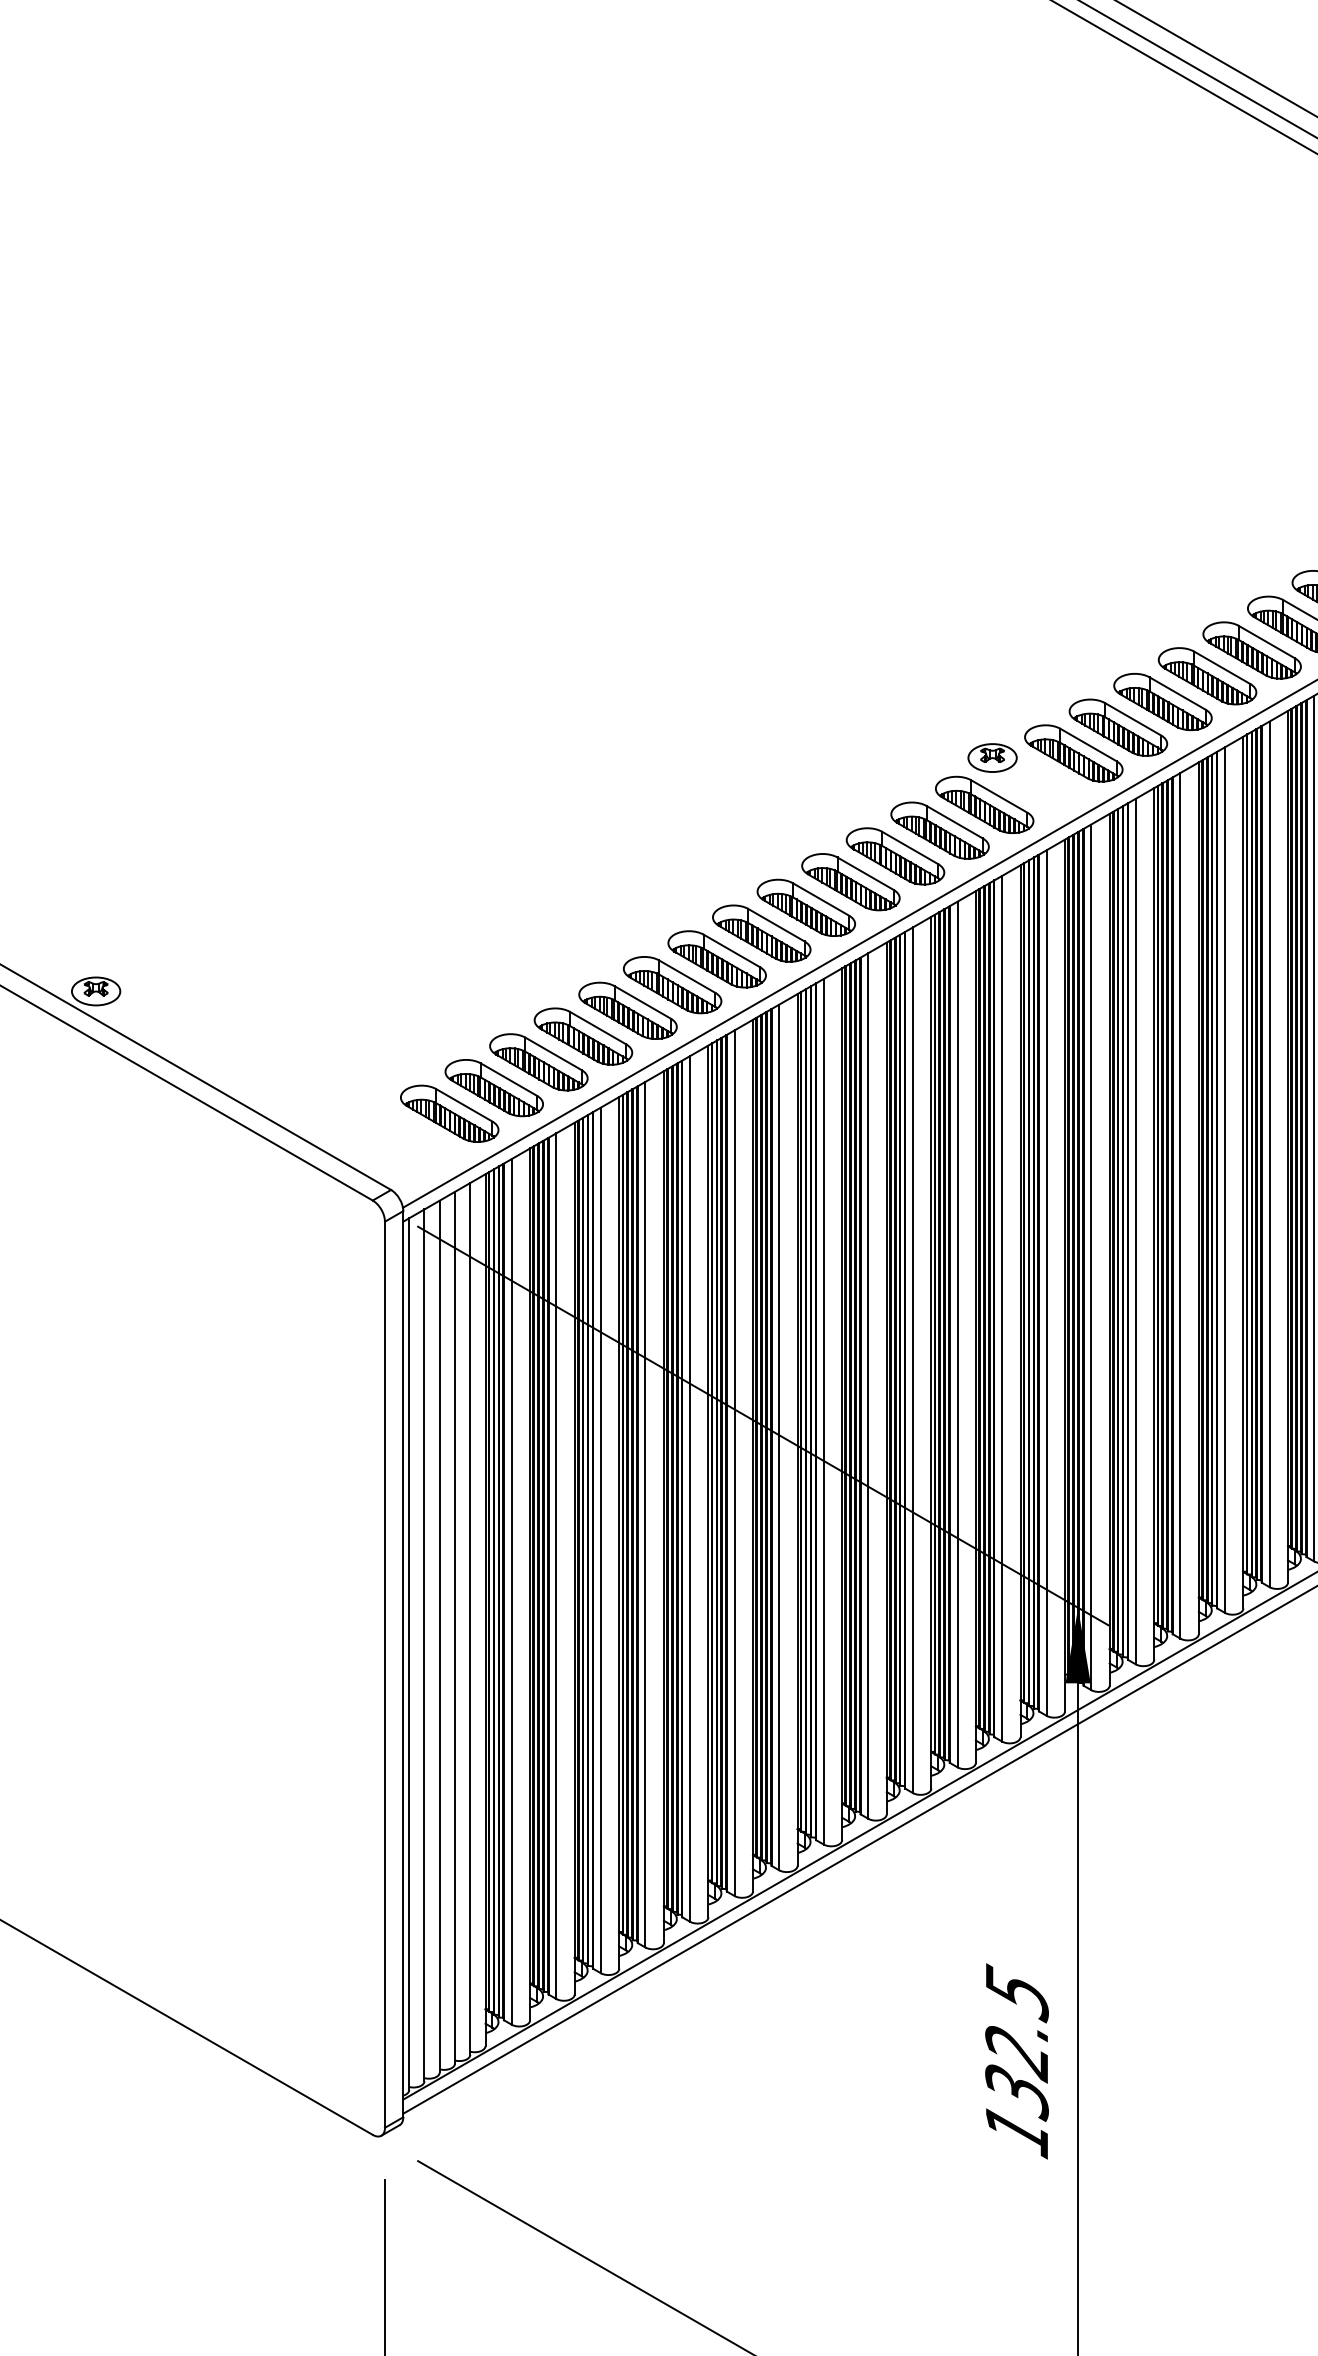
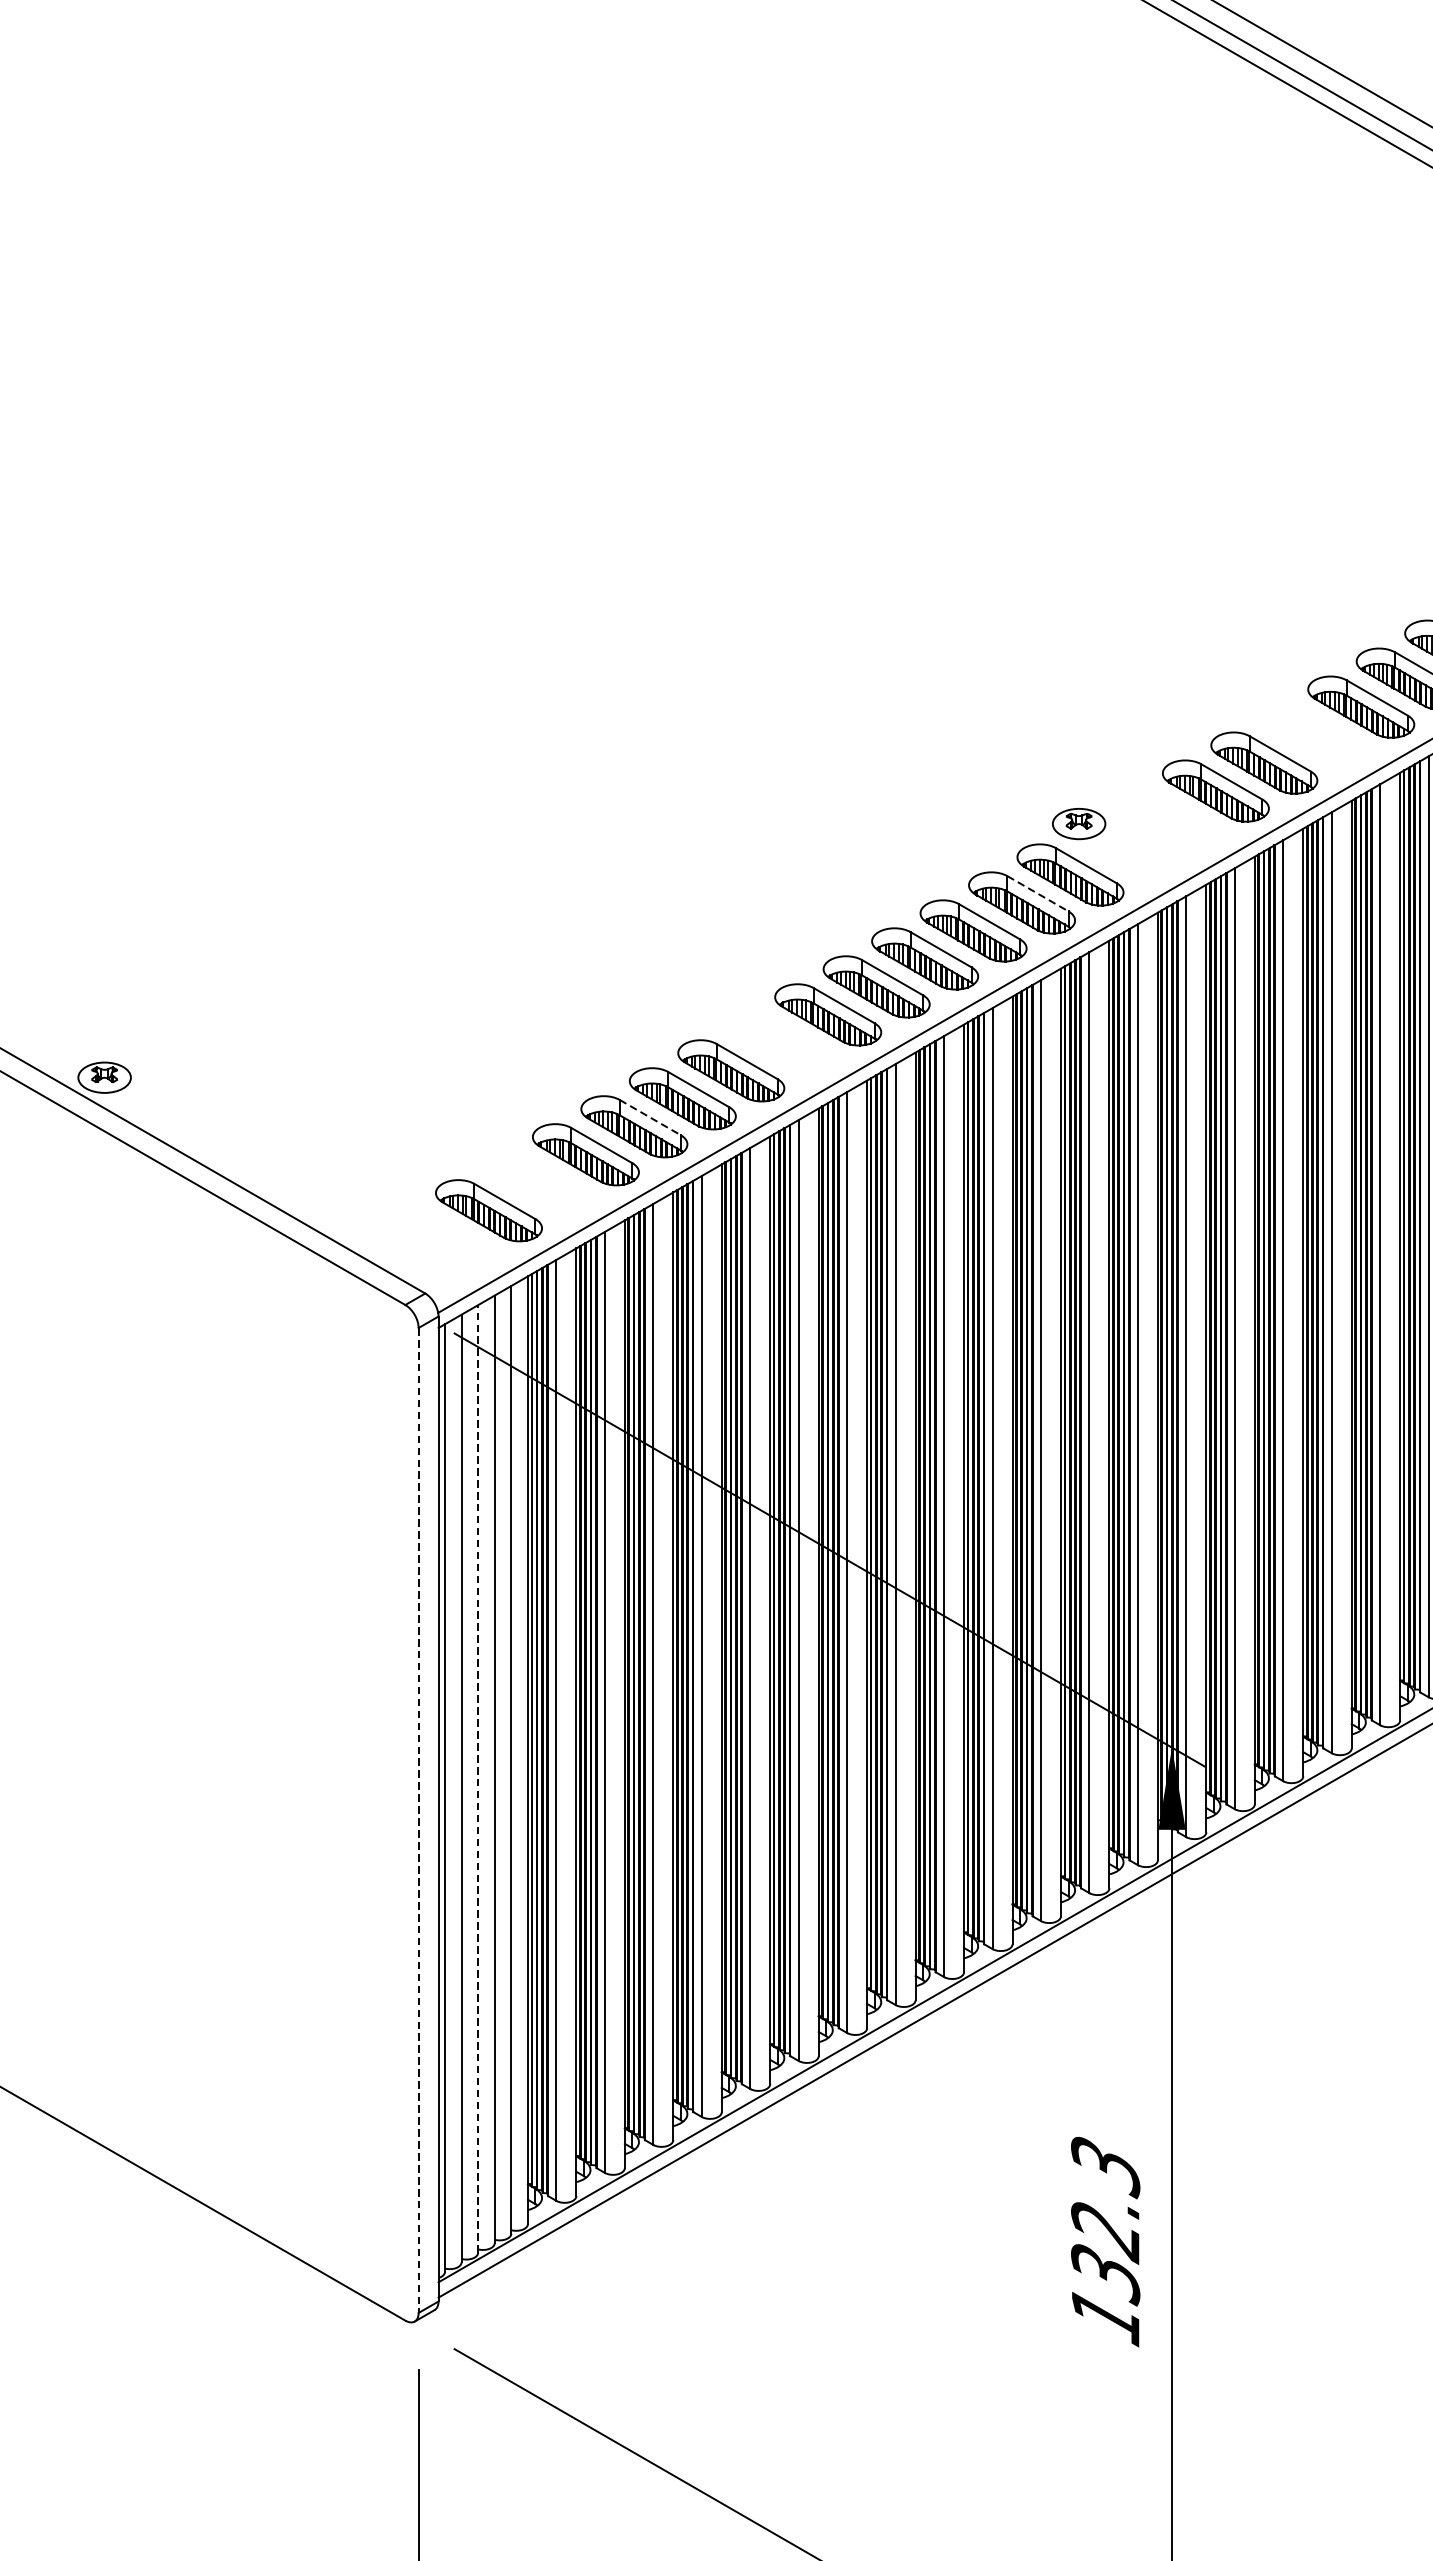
part: (1207, 676) -> (1312, 735), removed
part: (1073, 753) -> (1167, 819), removed
line: (955, 822) -> (1038, 894), solid -> dashed
part: (716, 959) -> (779, 1042), removed
line: (598, 1028) -> (650, 1117), solid -> dashed
part: (493, 1088) -> (536, 1183), removed
line: (439, 1636) -> (477, 1778), solid -> dashed
line: (384, 1675) -> (418, 1821), solid -> dashed
text: (1016, 1993) -> (1105, 2166), 132.5 -> 132.3

